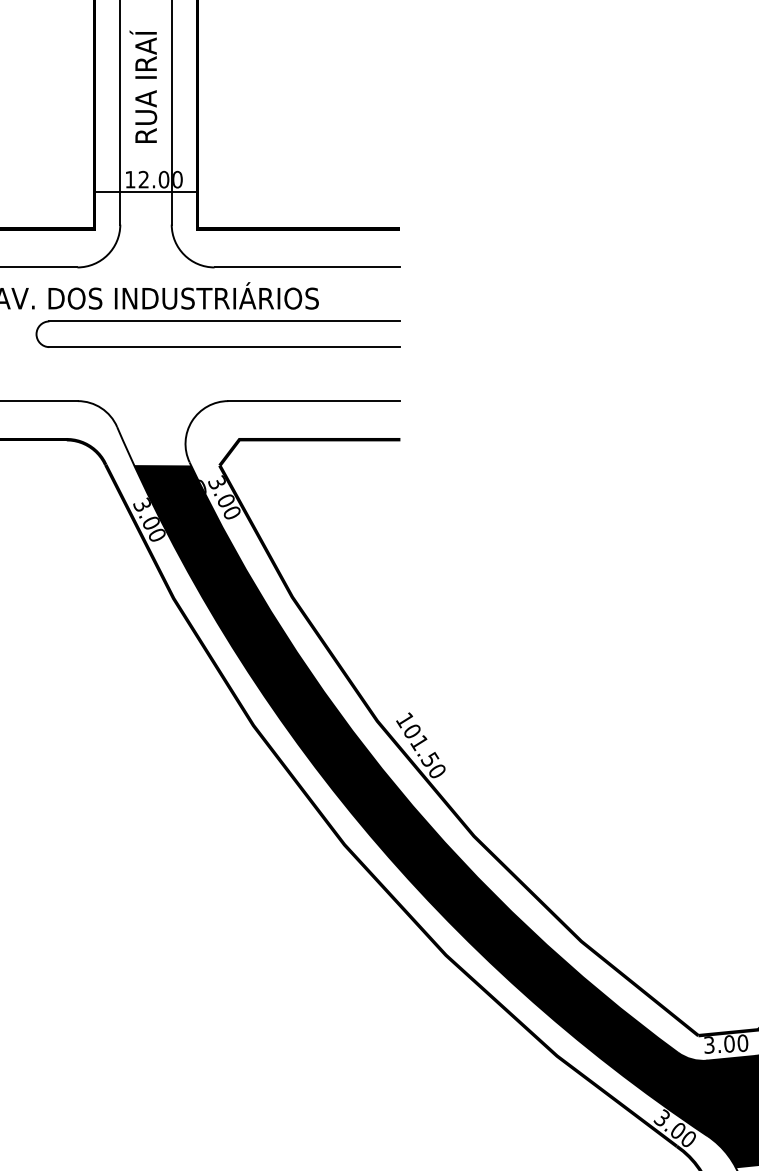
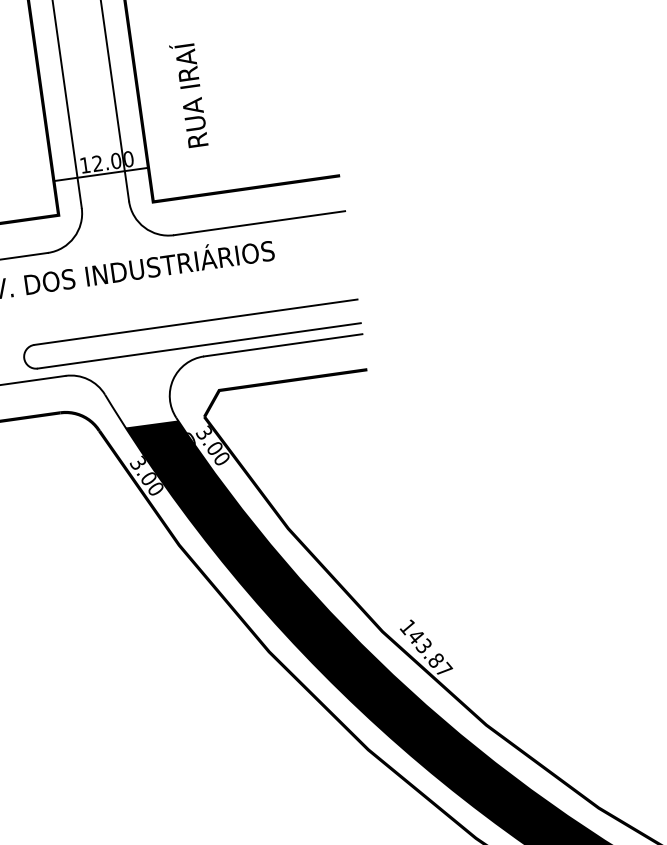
text: (143, 86) -> (189, 95), moved
part: (217, 321) -> (189, 323), moved
text: (425, 751) -> (430, 653), 101.50 -> 143.87

